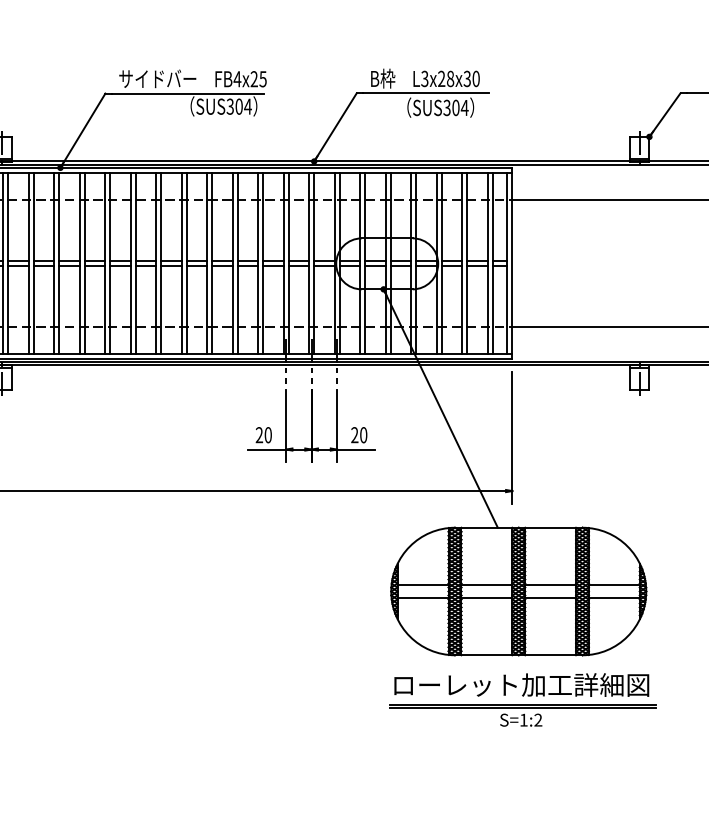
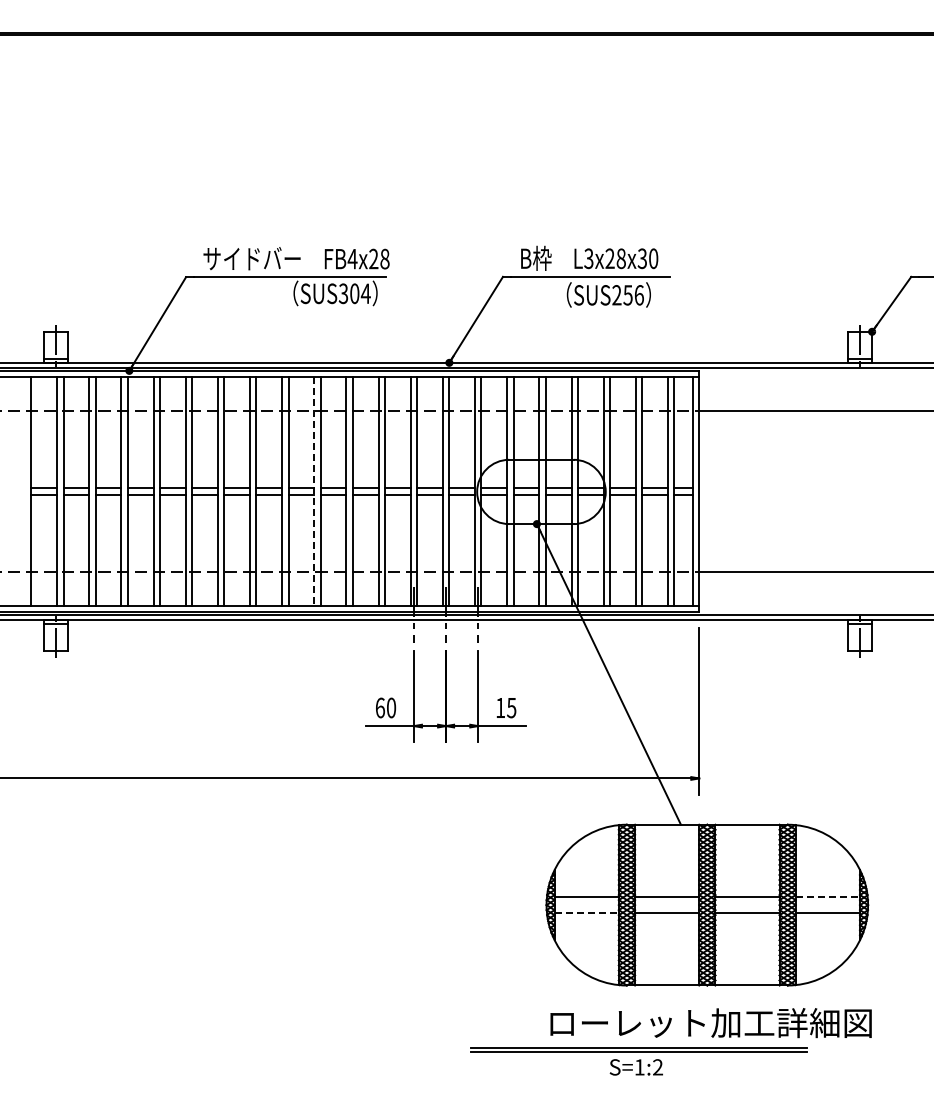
text: (262, 78) -> (384, 258), FB4x25 -> FB4x28
text: (456, 108) -> (628, 295), SUS304 -> SUS256
line: (207, 263) -> (314, 491), solid -> dashed
text: (258, 434) -> (379, 707), 20 -> 60
text: (359, 434) -> (506, 707), 20 -> 15
line: (614, 585) -> (828, 897), solid -> dashed
line: (423, 598) -> (587, 913), solid -> dashed
part: (522, 715) -> (638, 1061), moved

